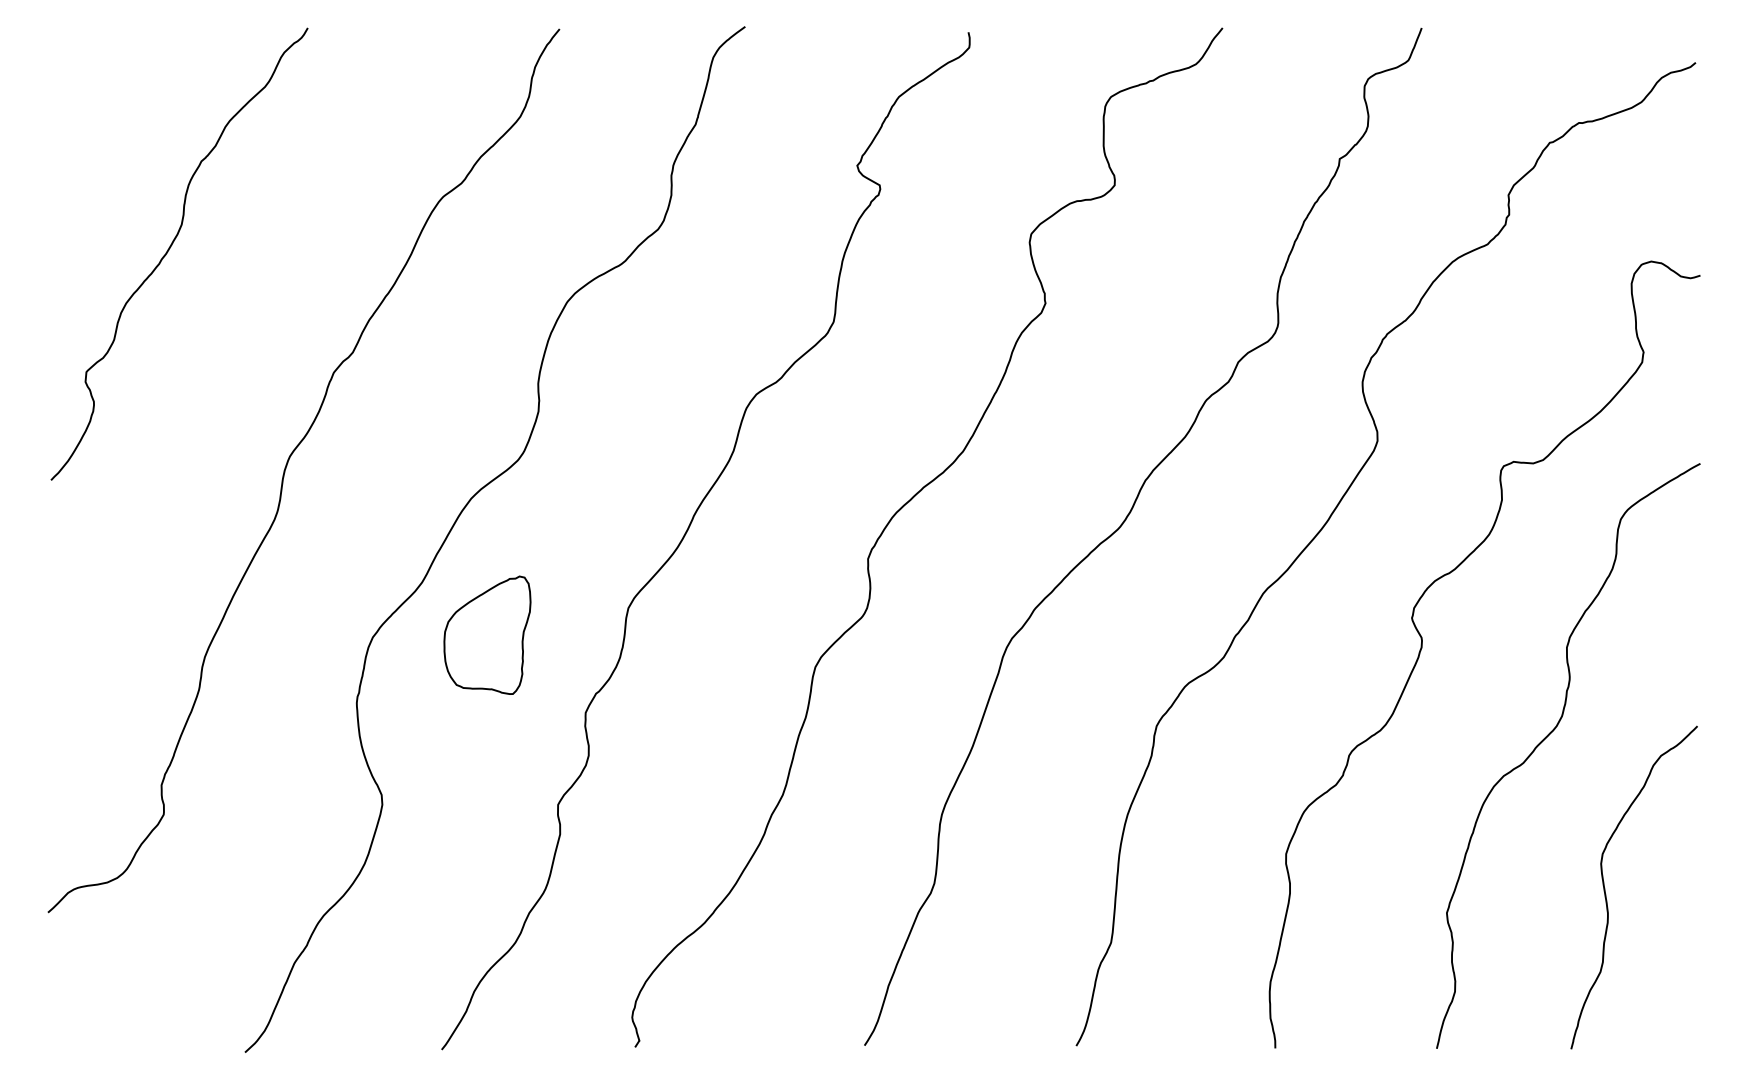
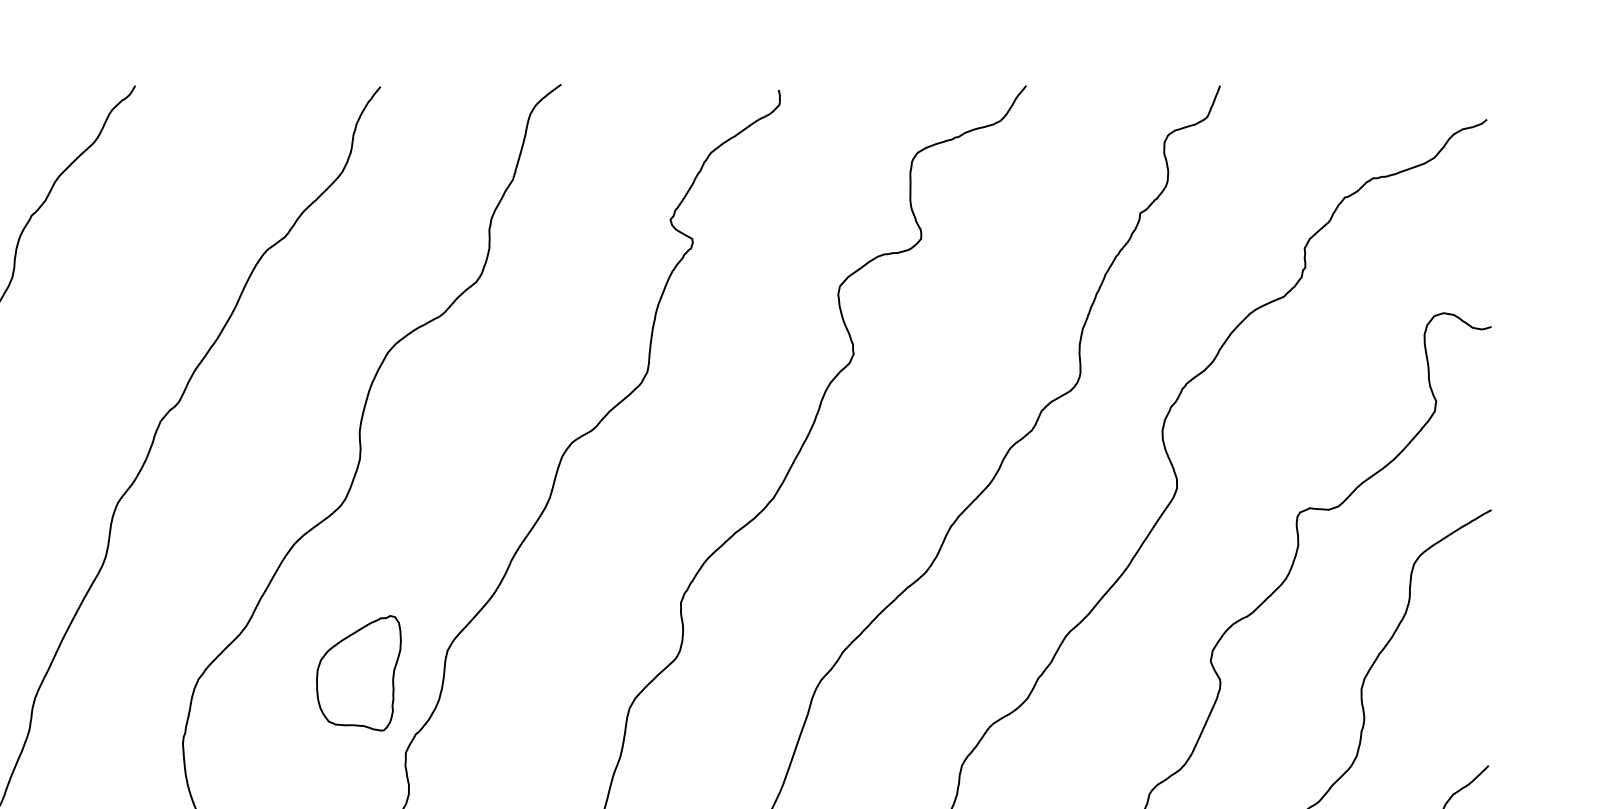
part: (487, 634) -> (358, 672), moved

